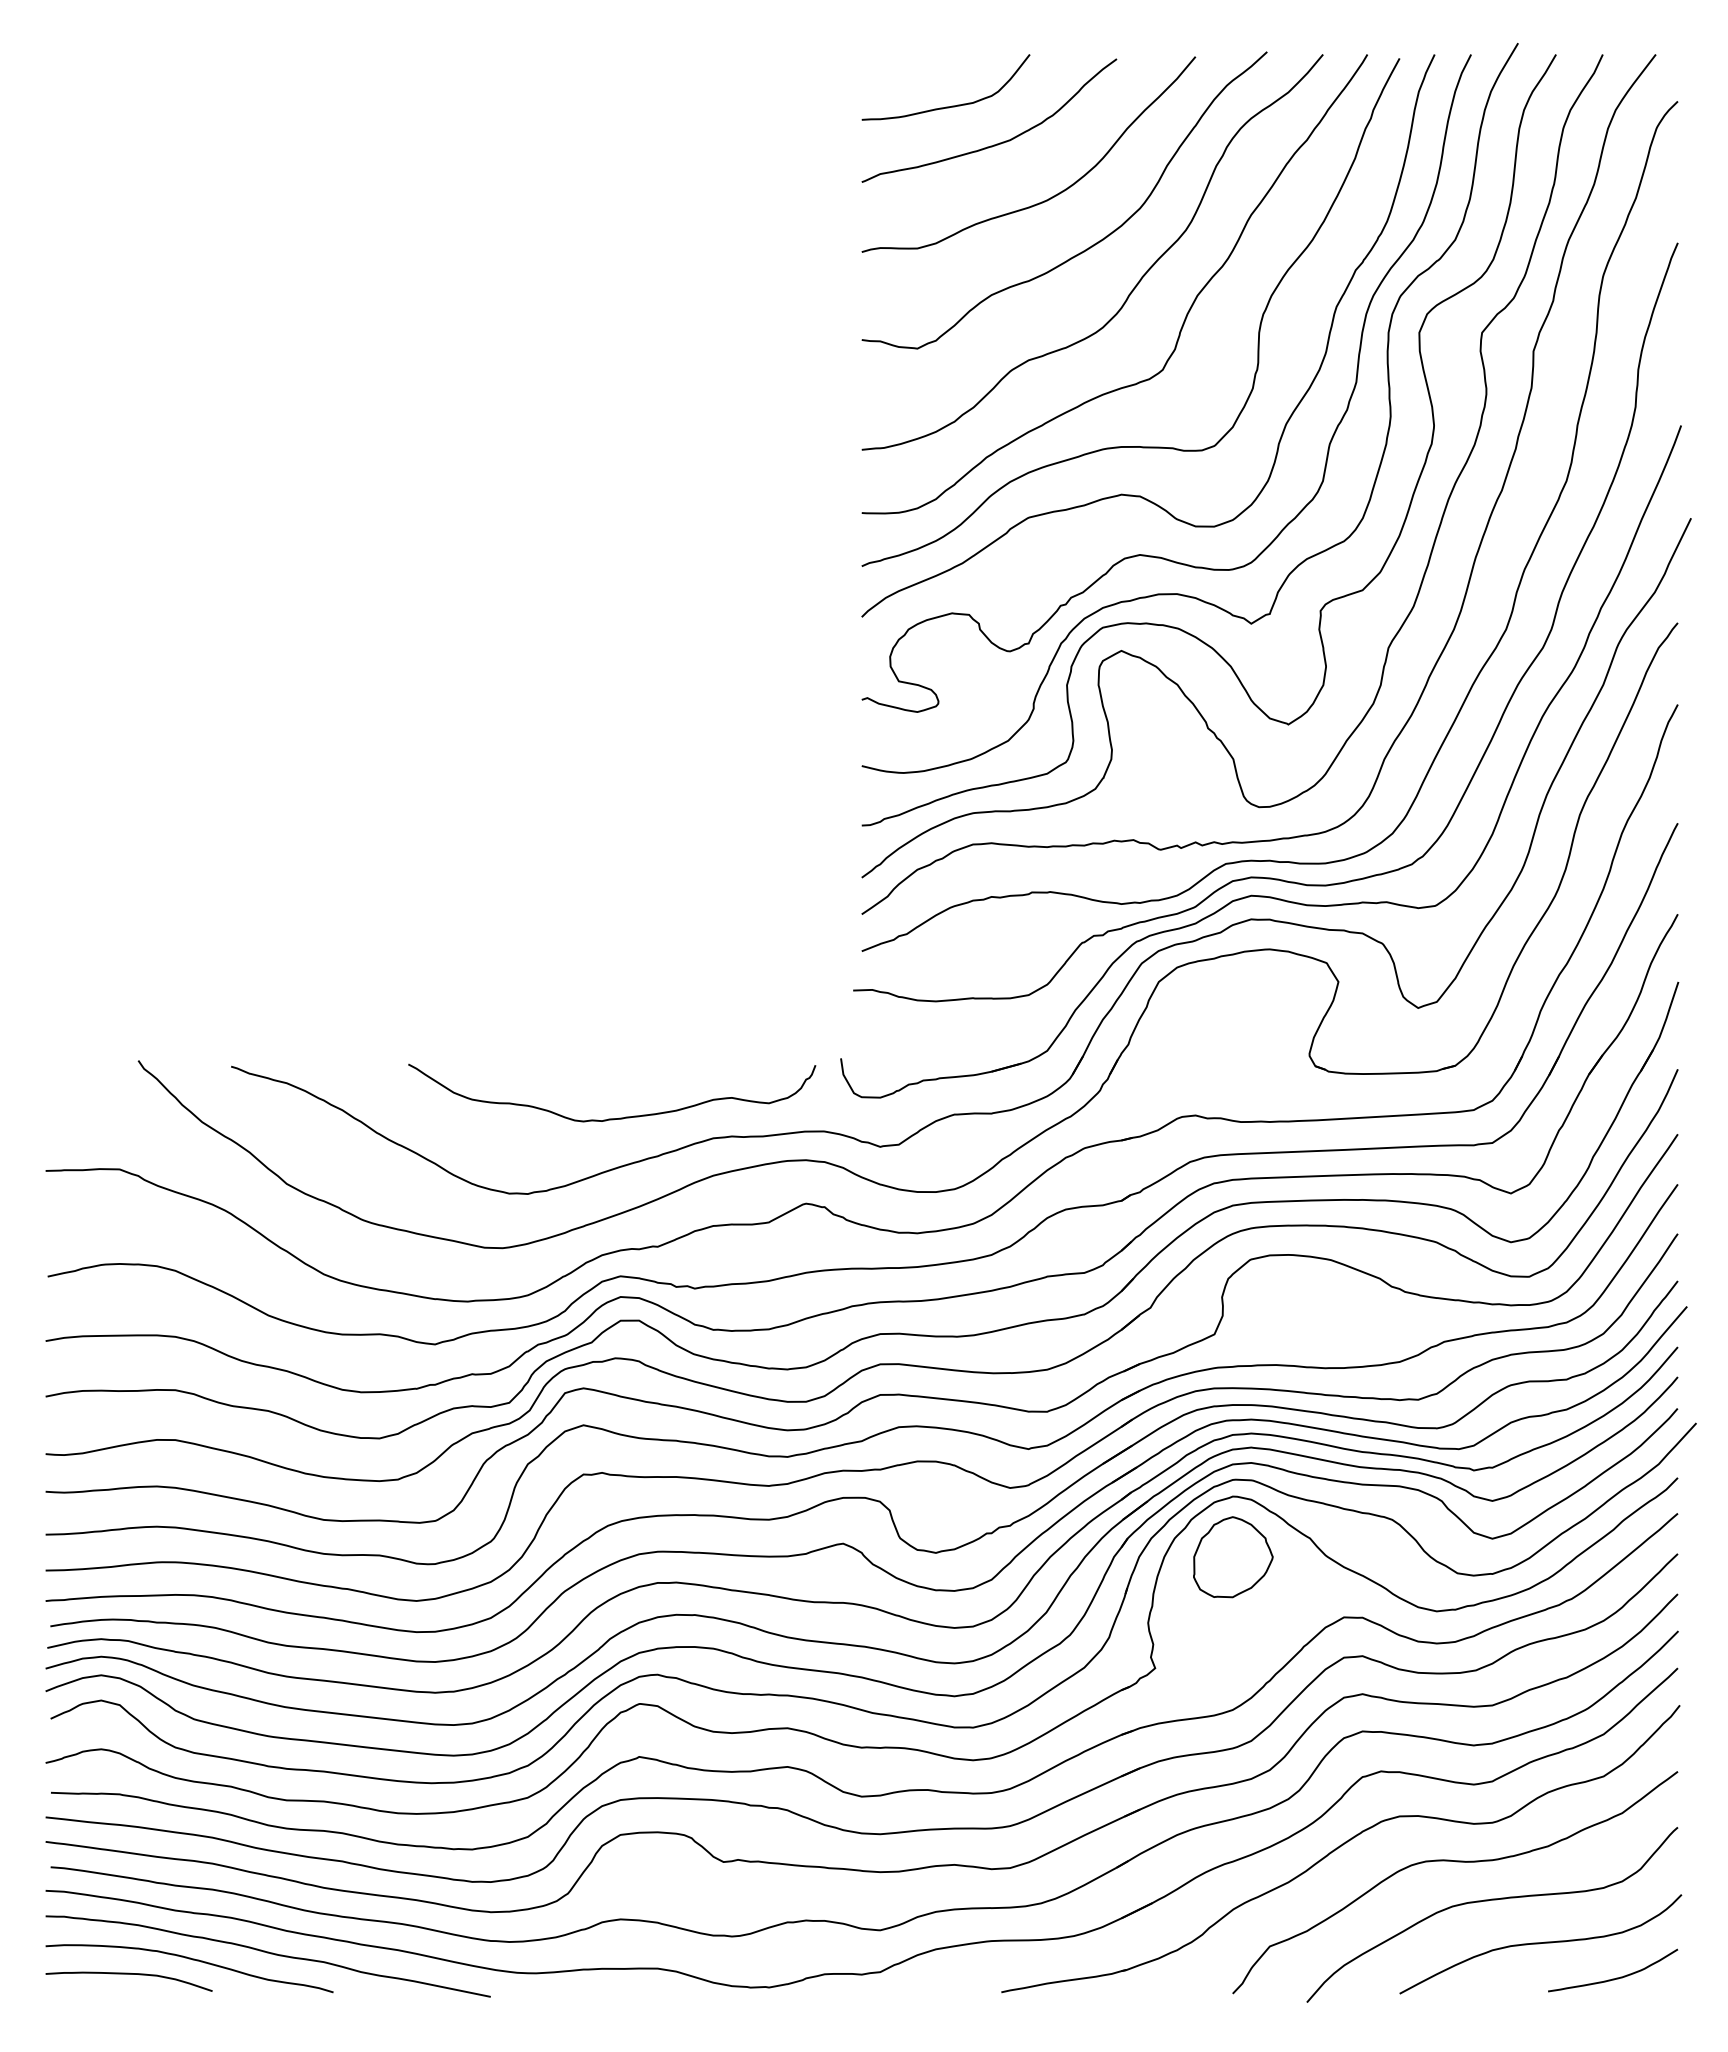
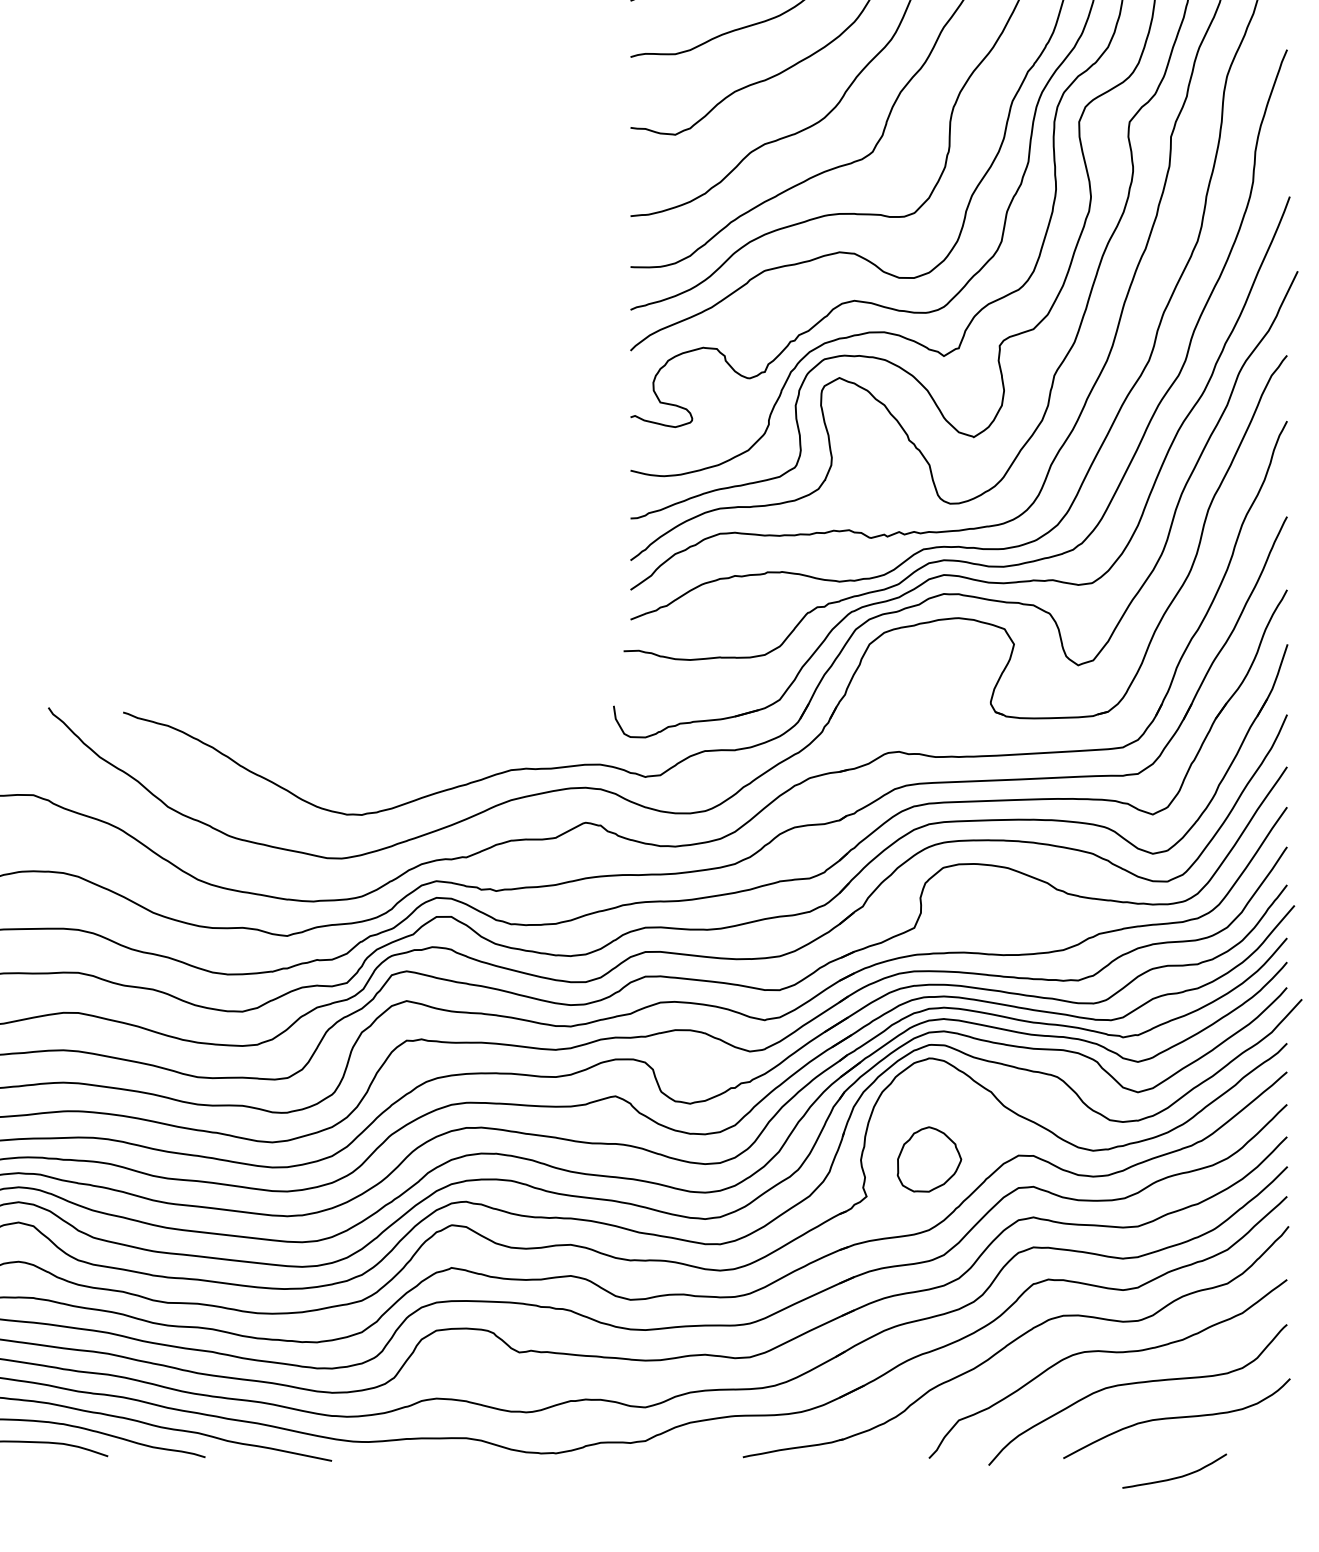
curve: (619, 1117) -> (435, 753), removed
part: (1233, 1557) -> (929, 1159), moved
curve: (1616, 1977) -> (1177, 1476), moved

